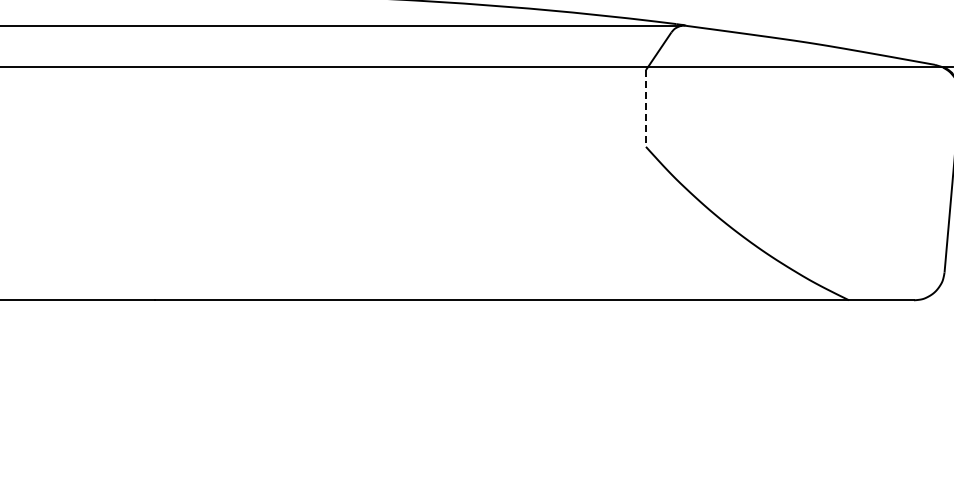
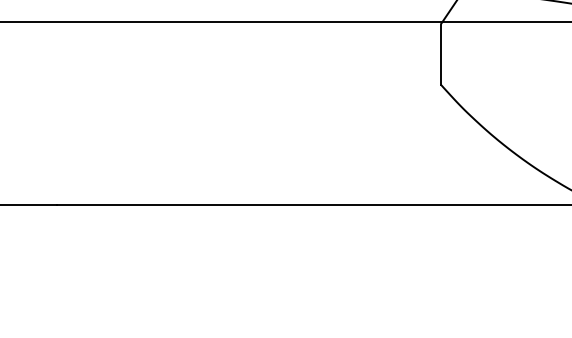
line: (646, 109) -> (441, 55), dashed -> solid

